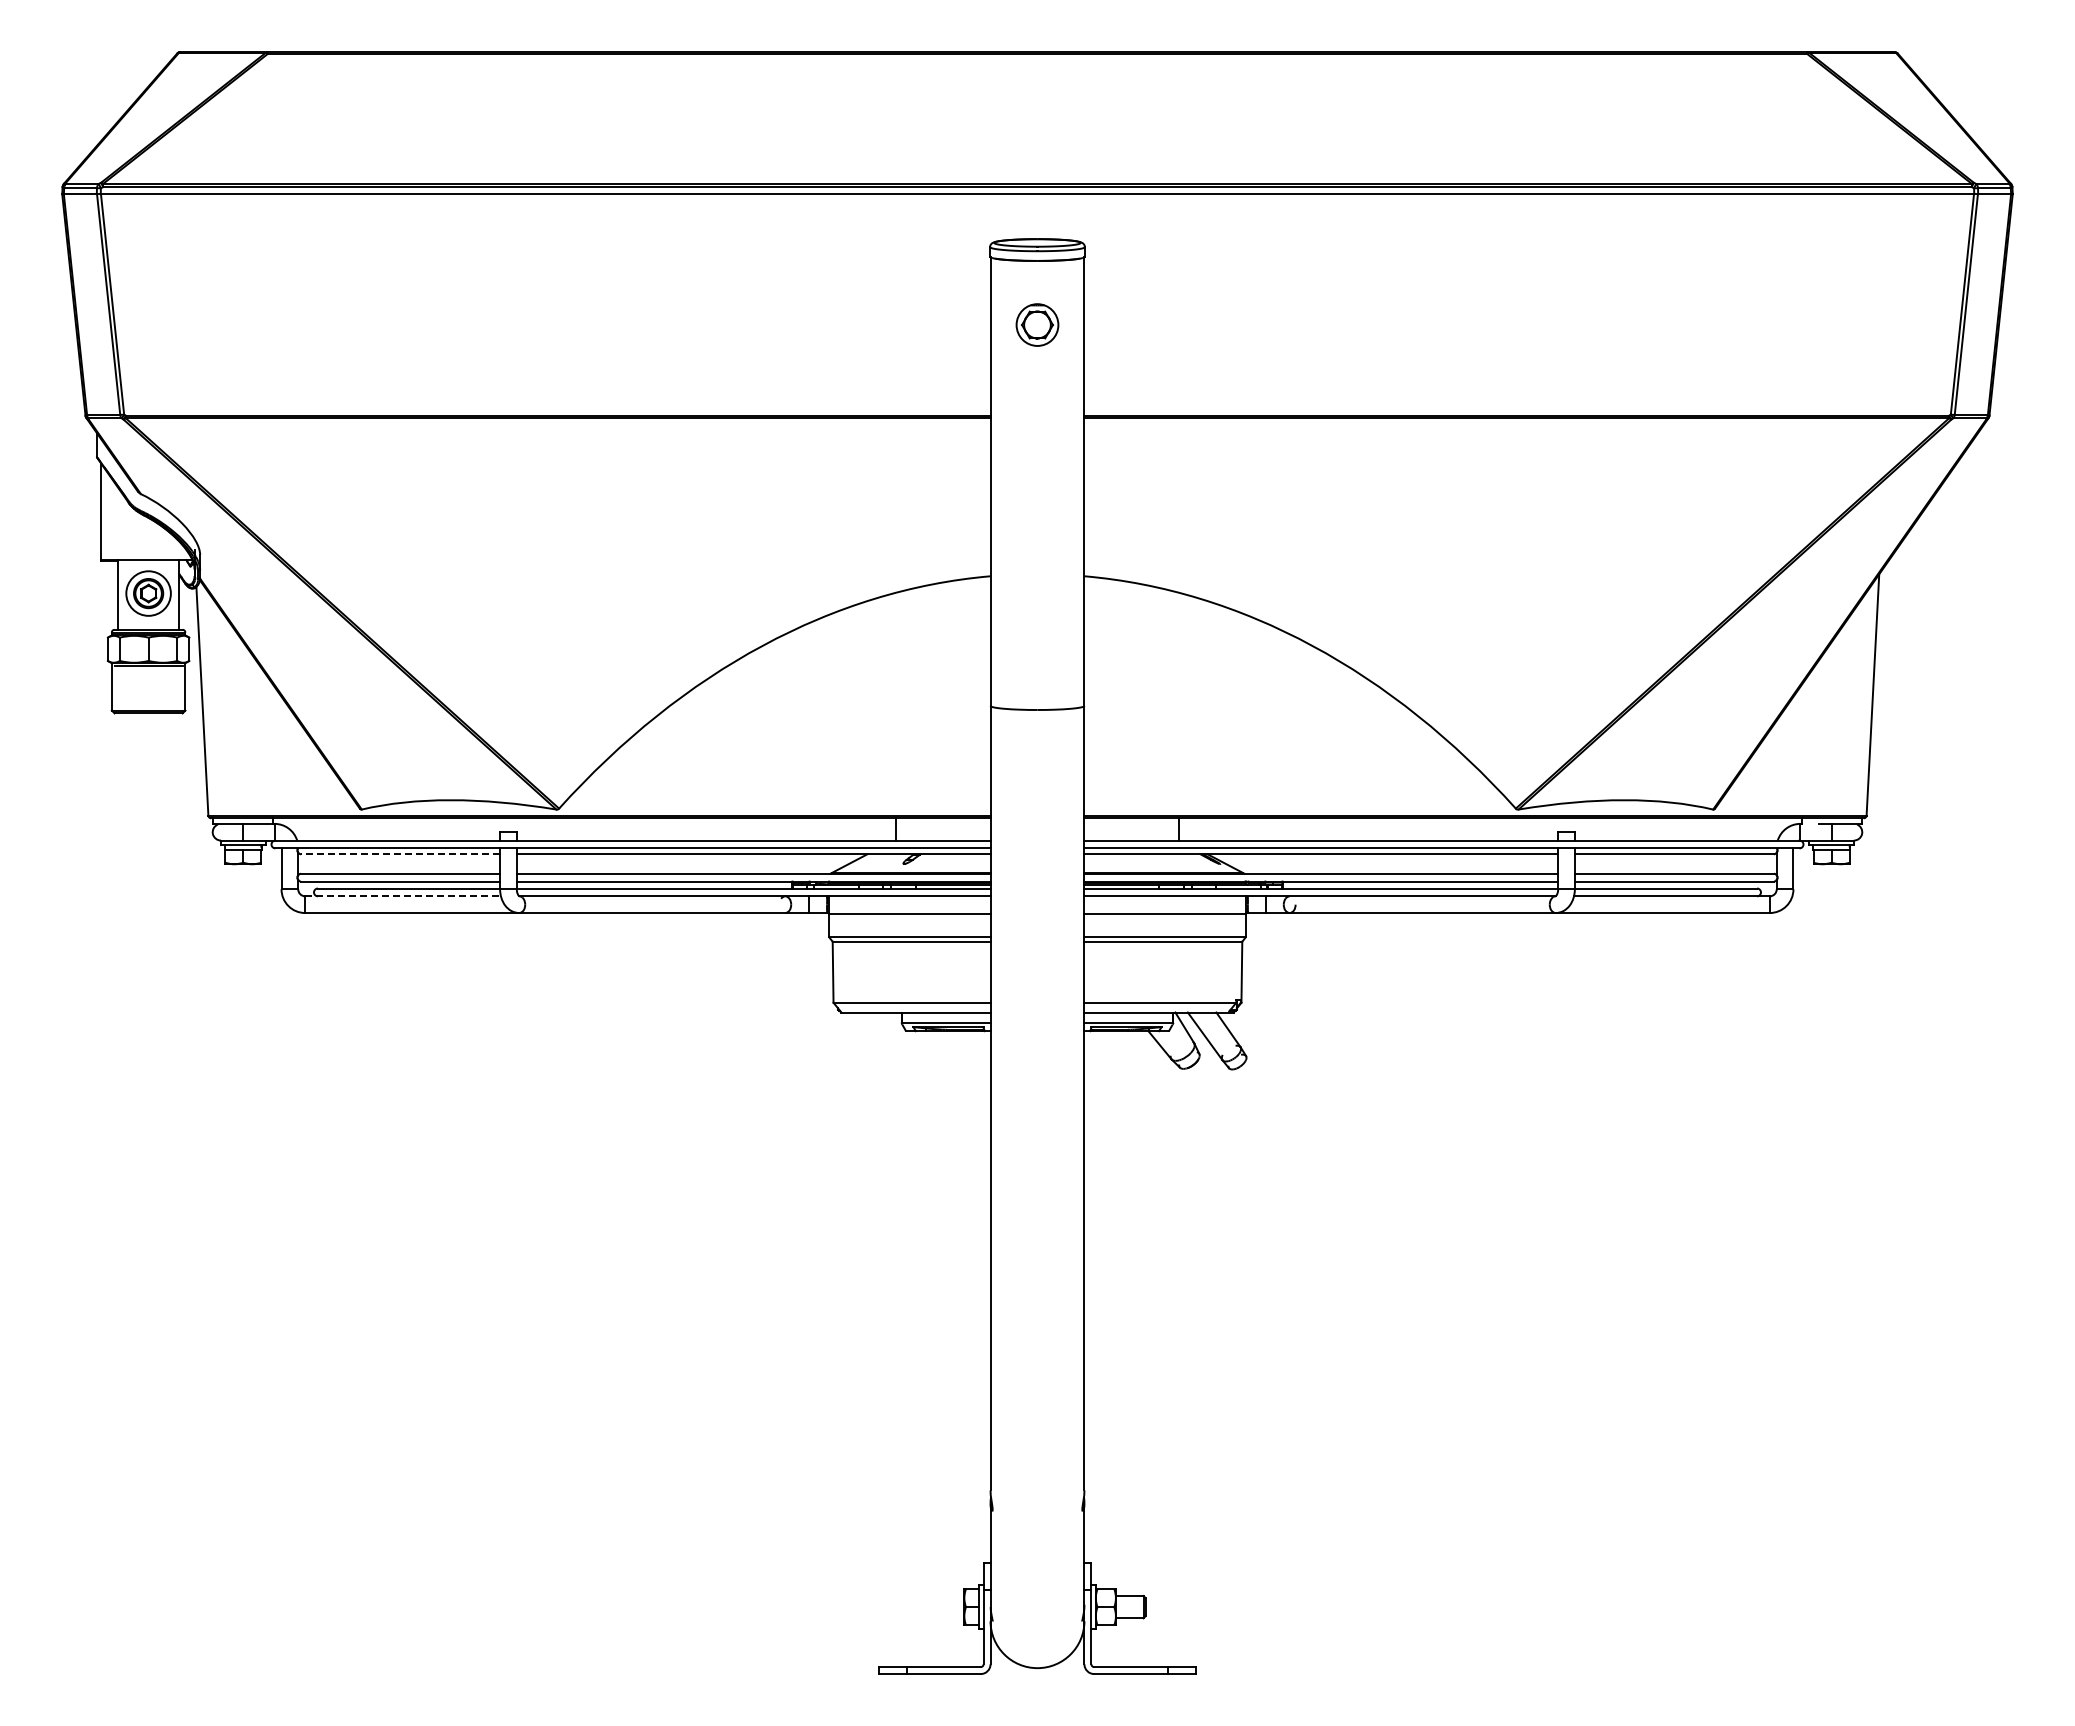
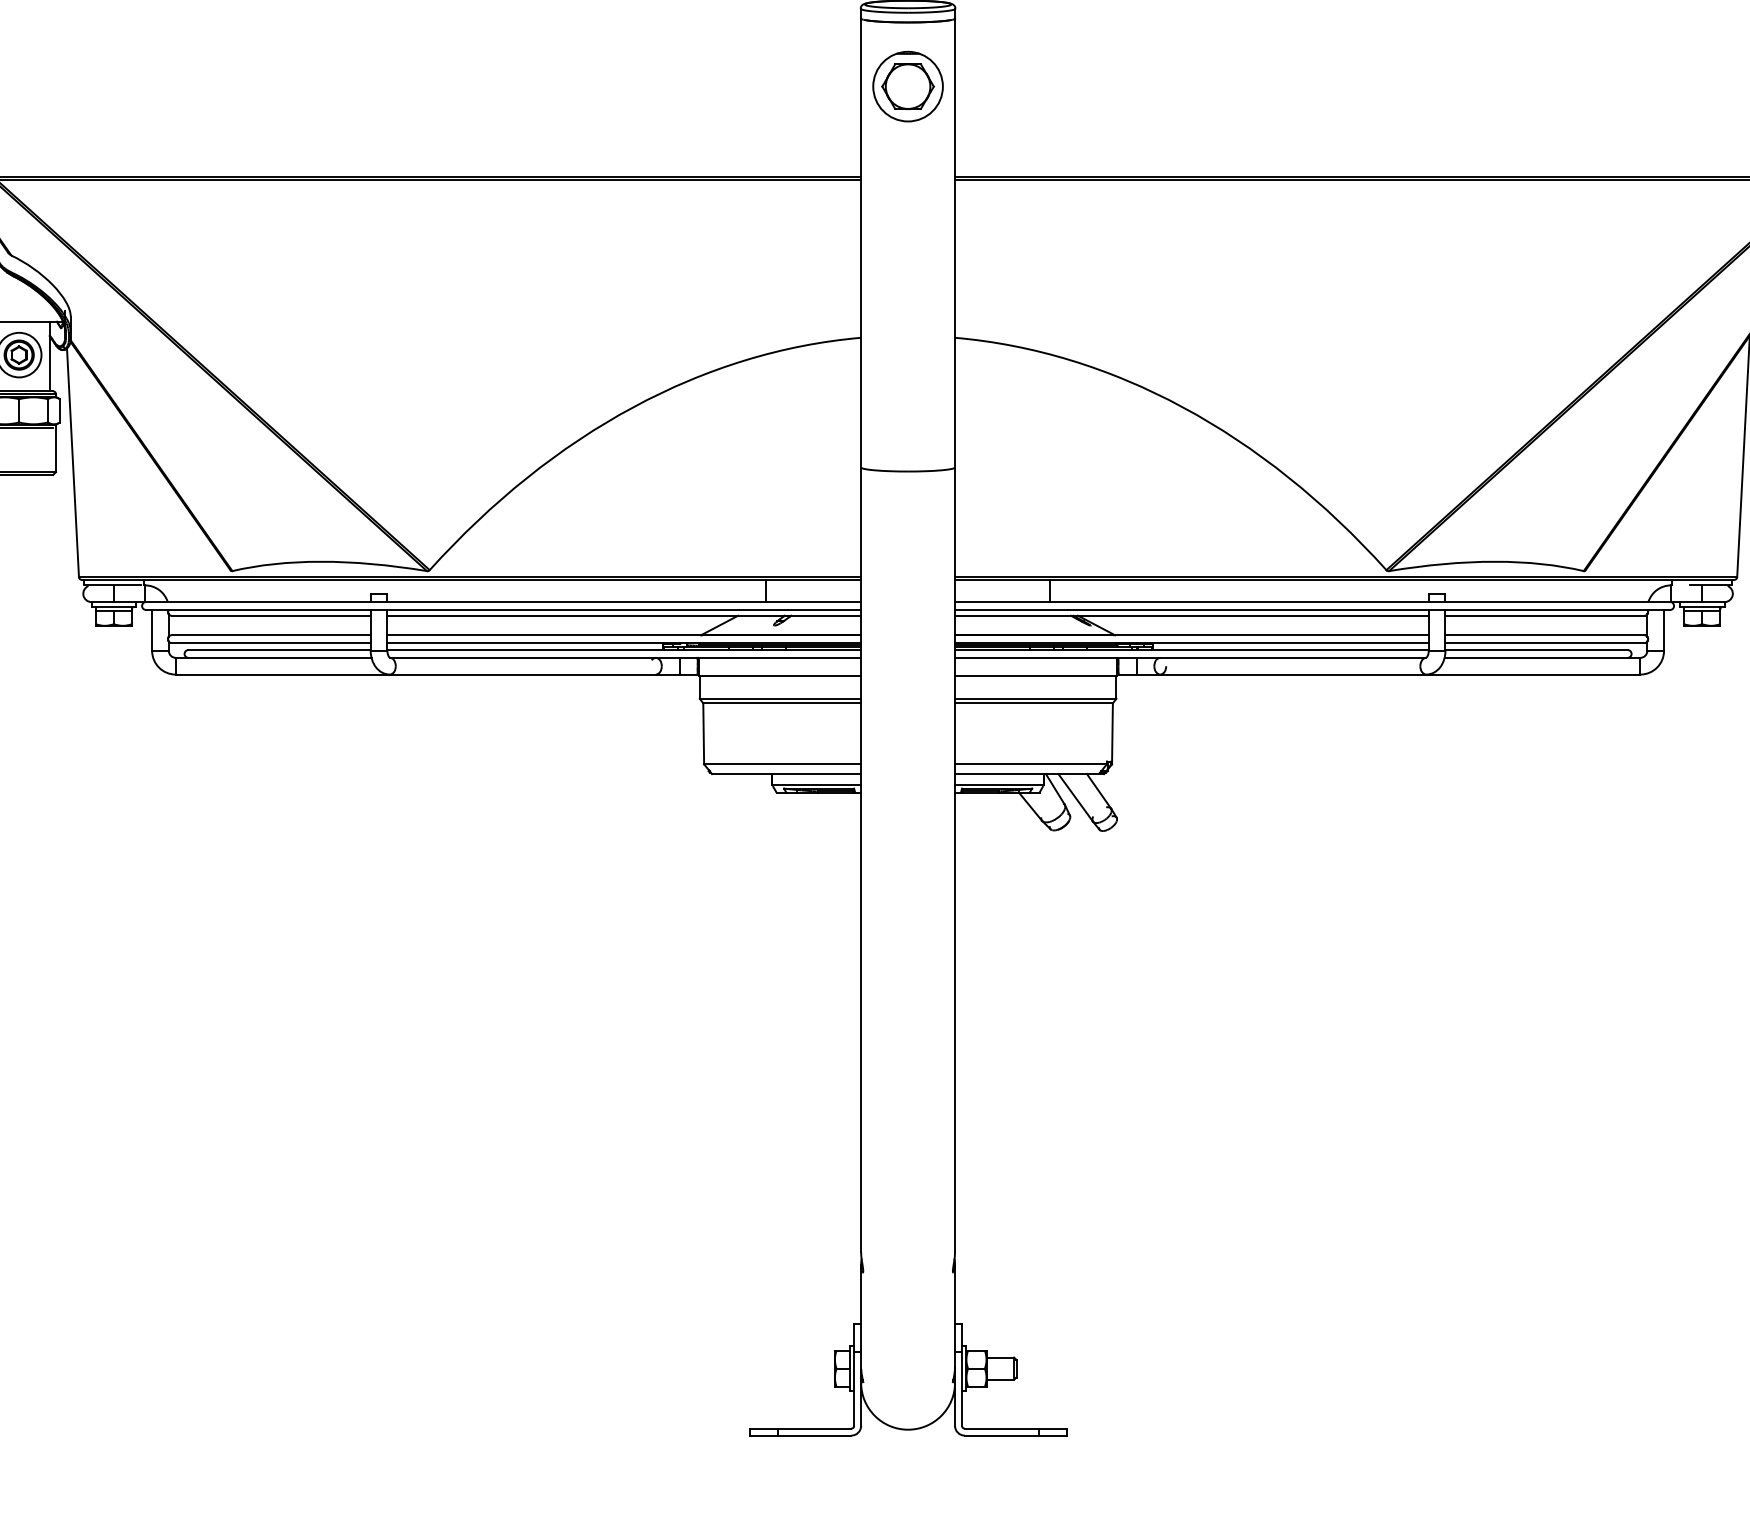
part: (1037, 324) -> (908, 86), size x1.67
line: (400, 854) -> (271, 616), dashed -> solid
line: (403, 896) -> (274, 658), dashed -> solid

